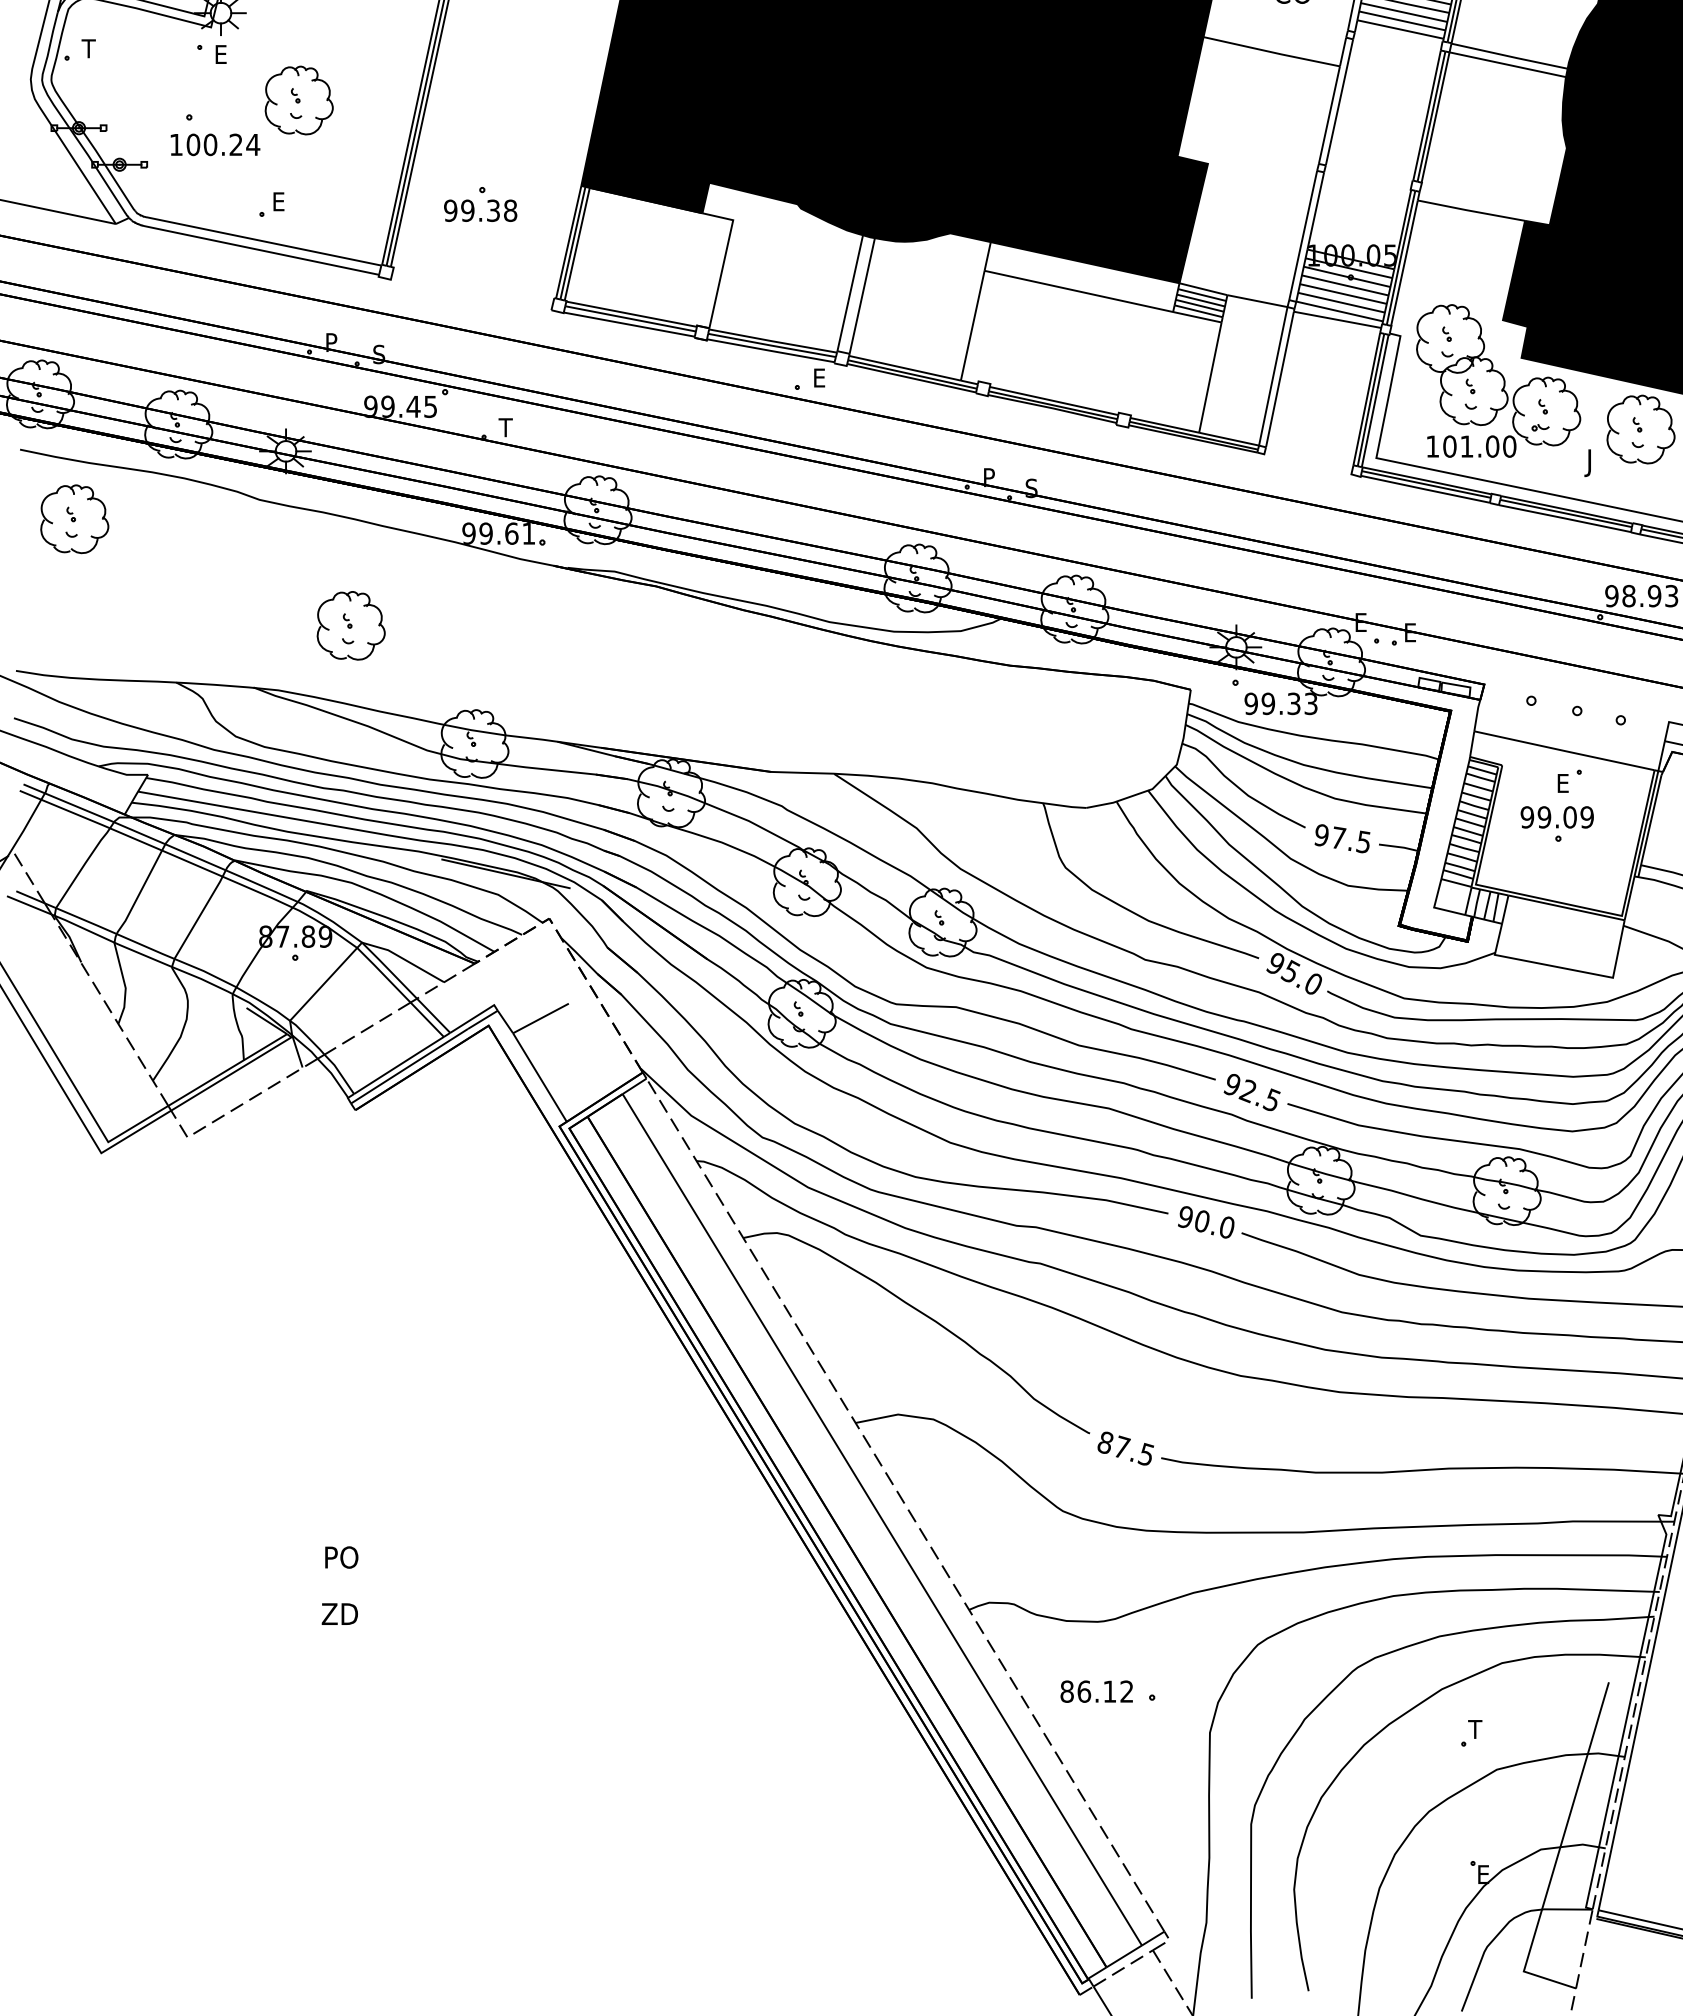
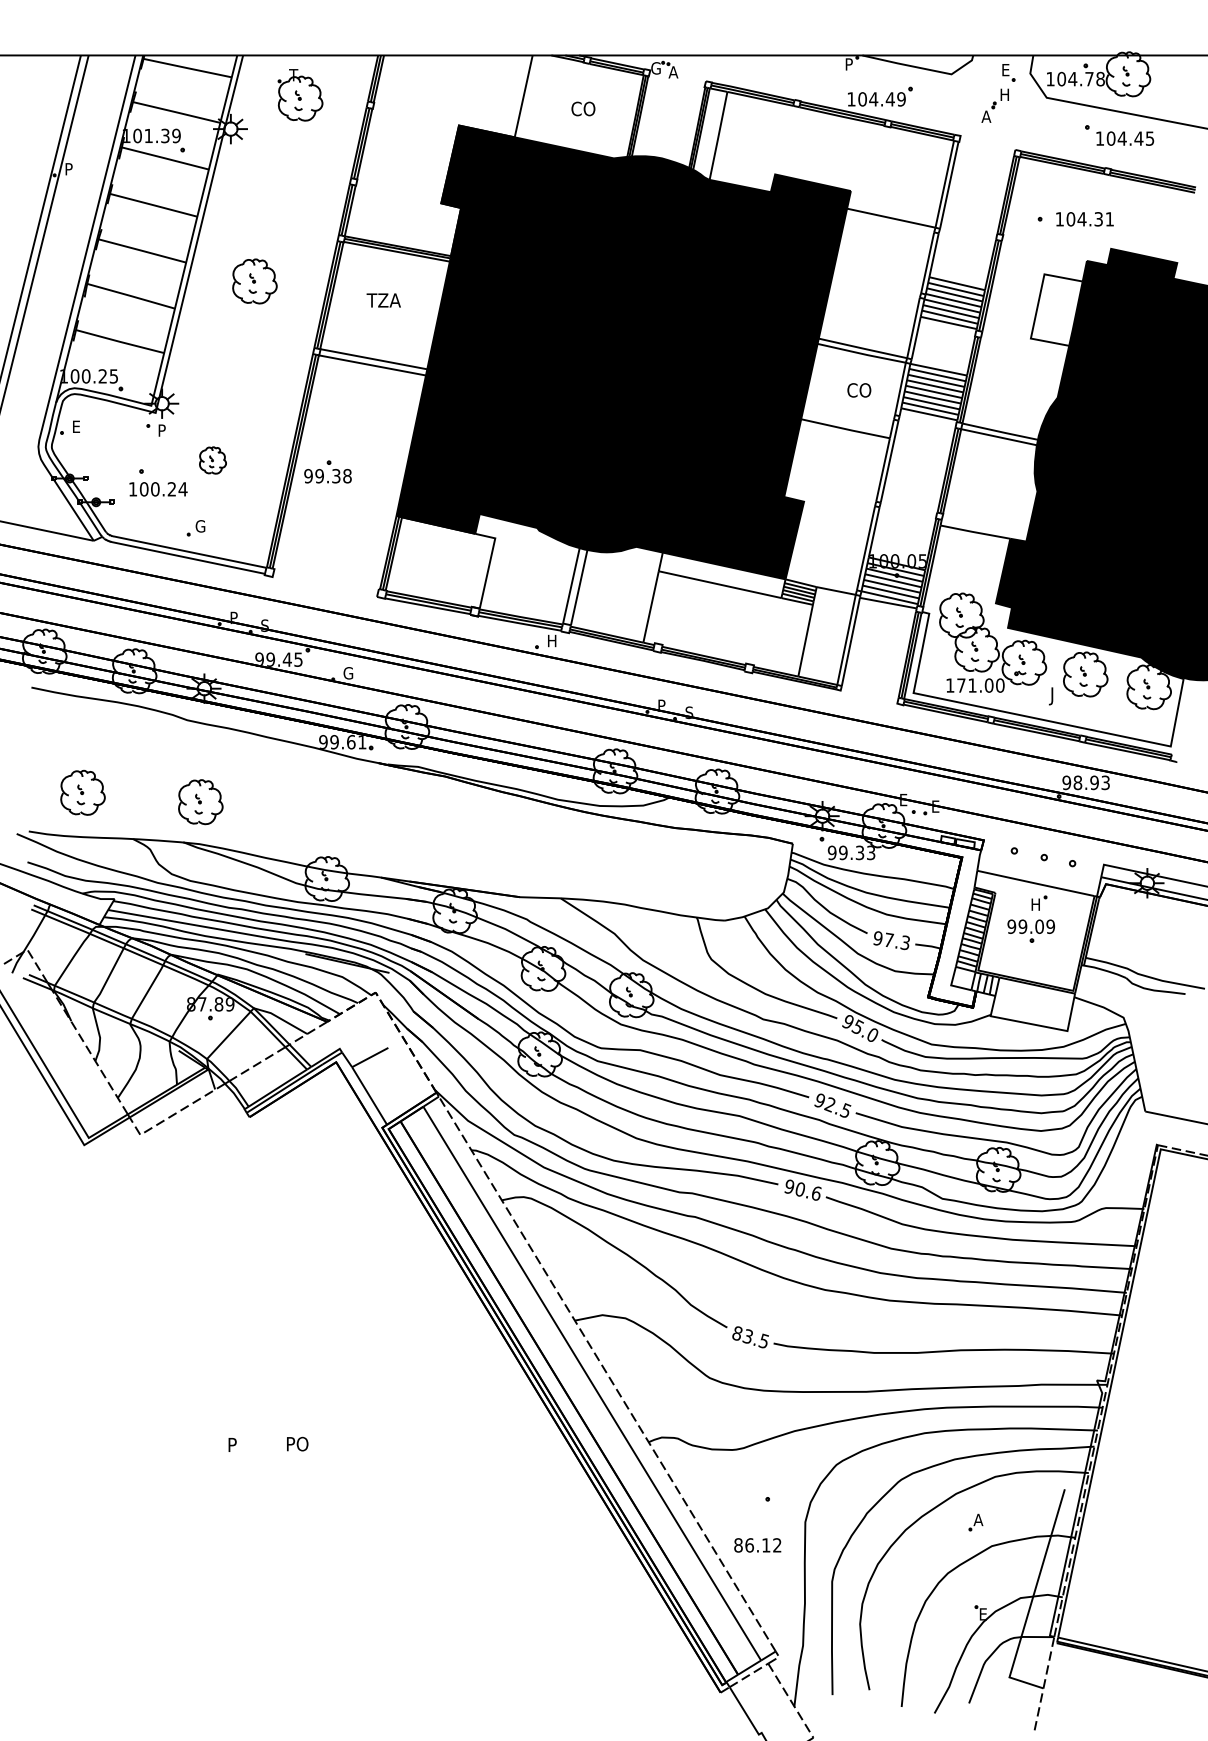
text: (87, 48) -> (75, 426), T -> E
text: (221, 54) -> (162, 430), E -> P
part: (298, 100) -> (212, 460), size x0.6
text: (279, 201) -> (200, 526), E -> G
part: (479, 203) -> (327, 471), moved
text: (821, 377) -> (552, 640), E -> H
text: (506, 428) -> (347, 673), T -> G
text: (1450, 446) -> (961, 685), 101.00 -> 171.00
part: (73, 518) -> (82, 792), moved
part: (350, 626) -> (200, 802), moved
text: (1565, 783) -> (1036, 904), E -> H
text: (1363, 841) -> (905, 942), 97.5 -> 97.3
text: (1227, 1227) -> (816, 1193), 90.0 -> 90.6
text: (1121, 1445) -> (747, 1335), 87.5 -> 83.5
text: (341, 1556) -> (297, 1443), moved
text: (339, 1613) -> (239, 1444), ZD -> P
text: (1096, 1691) -> (757, 1545), moved
text: (1476, 1728) -> (978, 1519), T -> A

